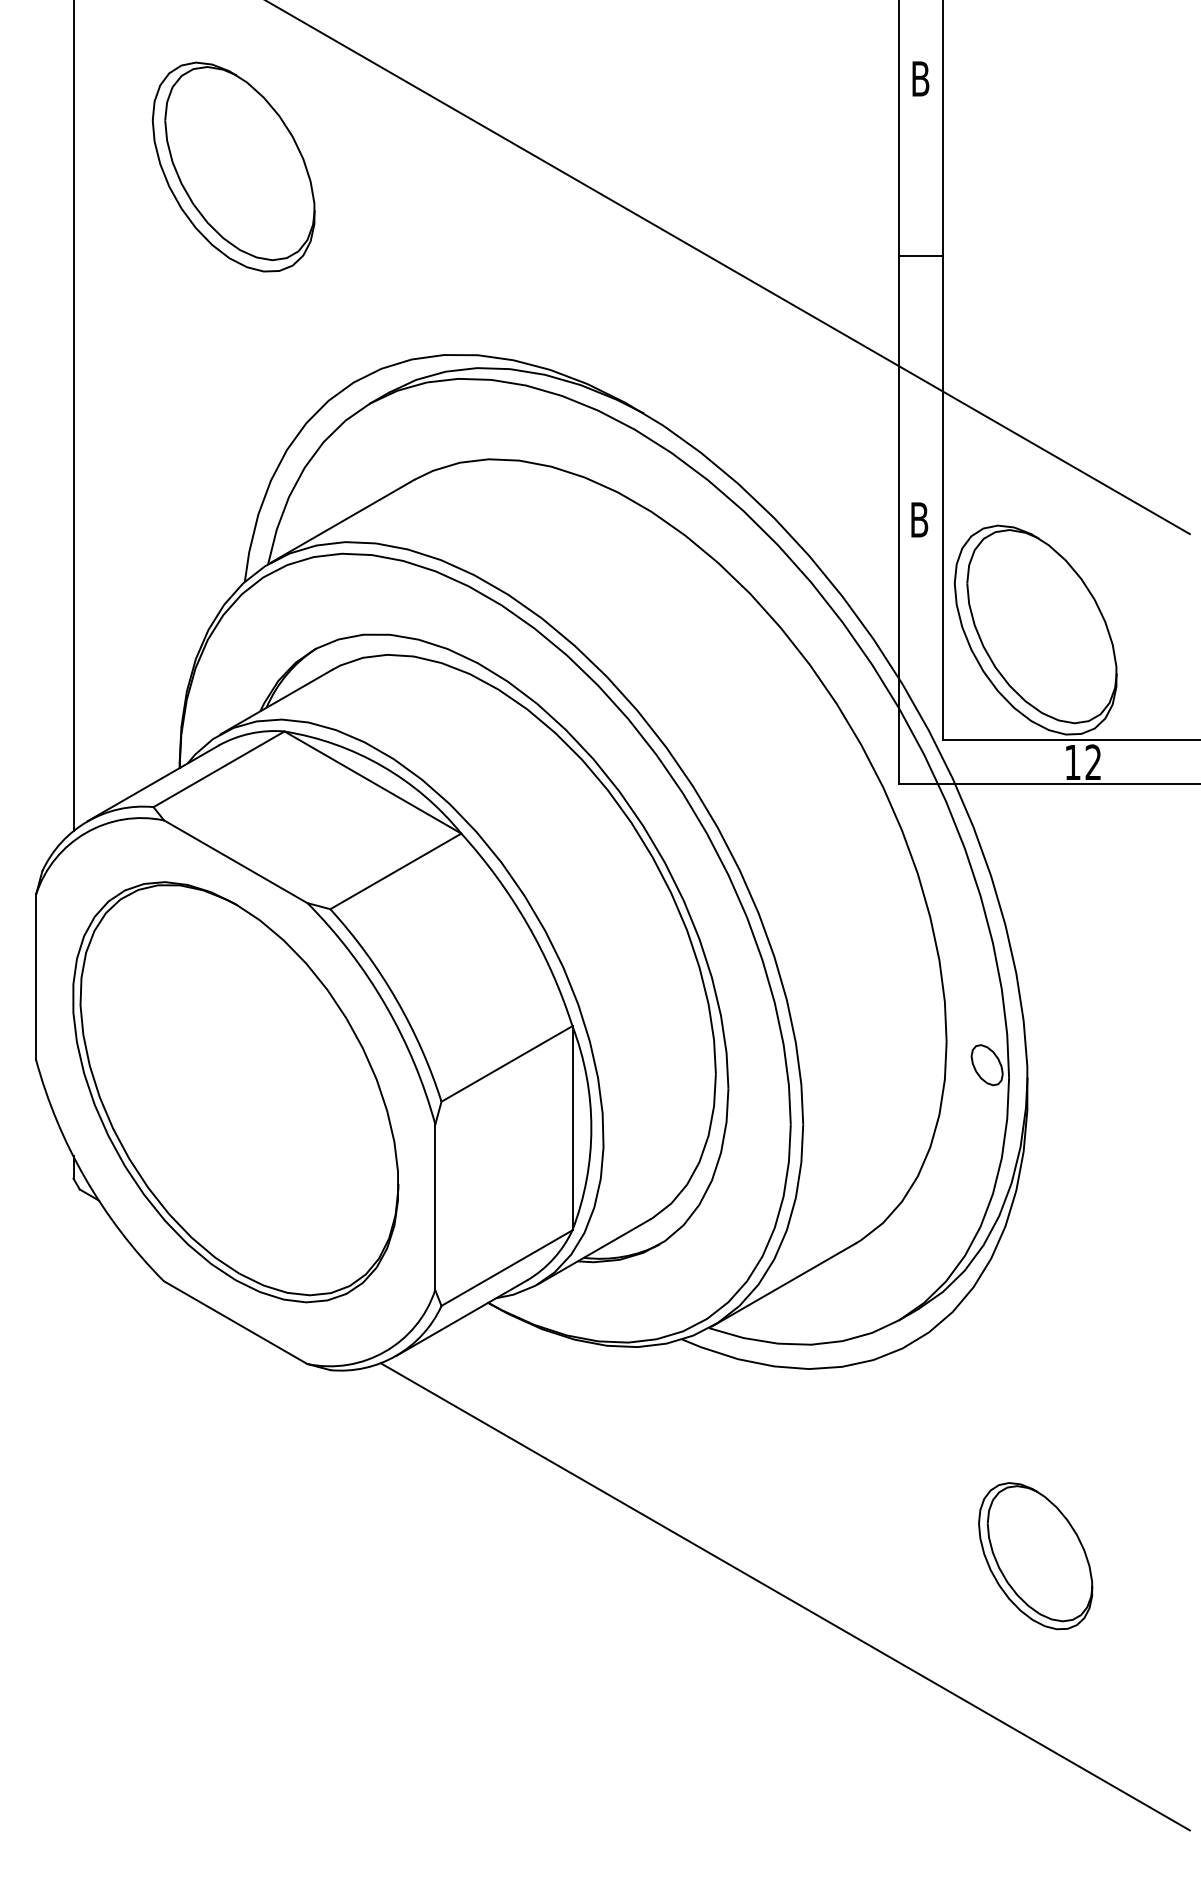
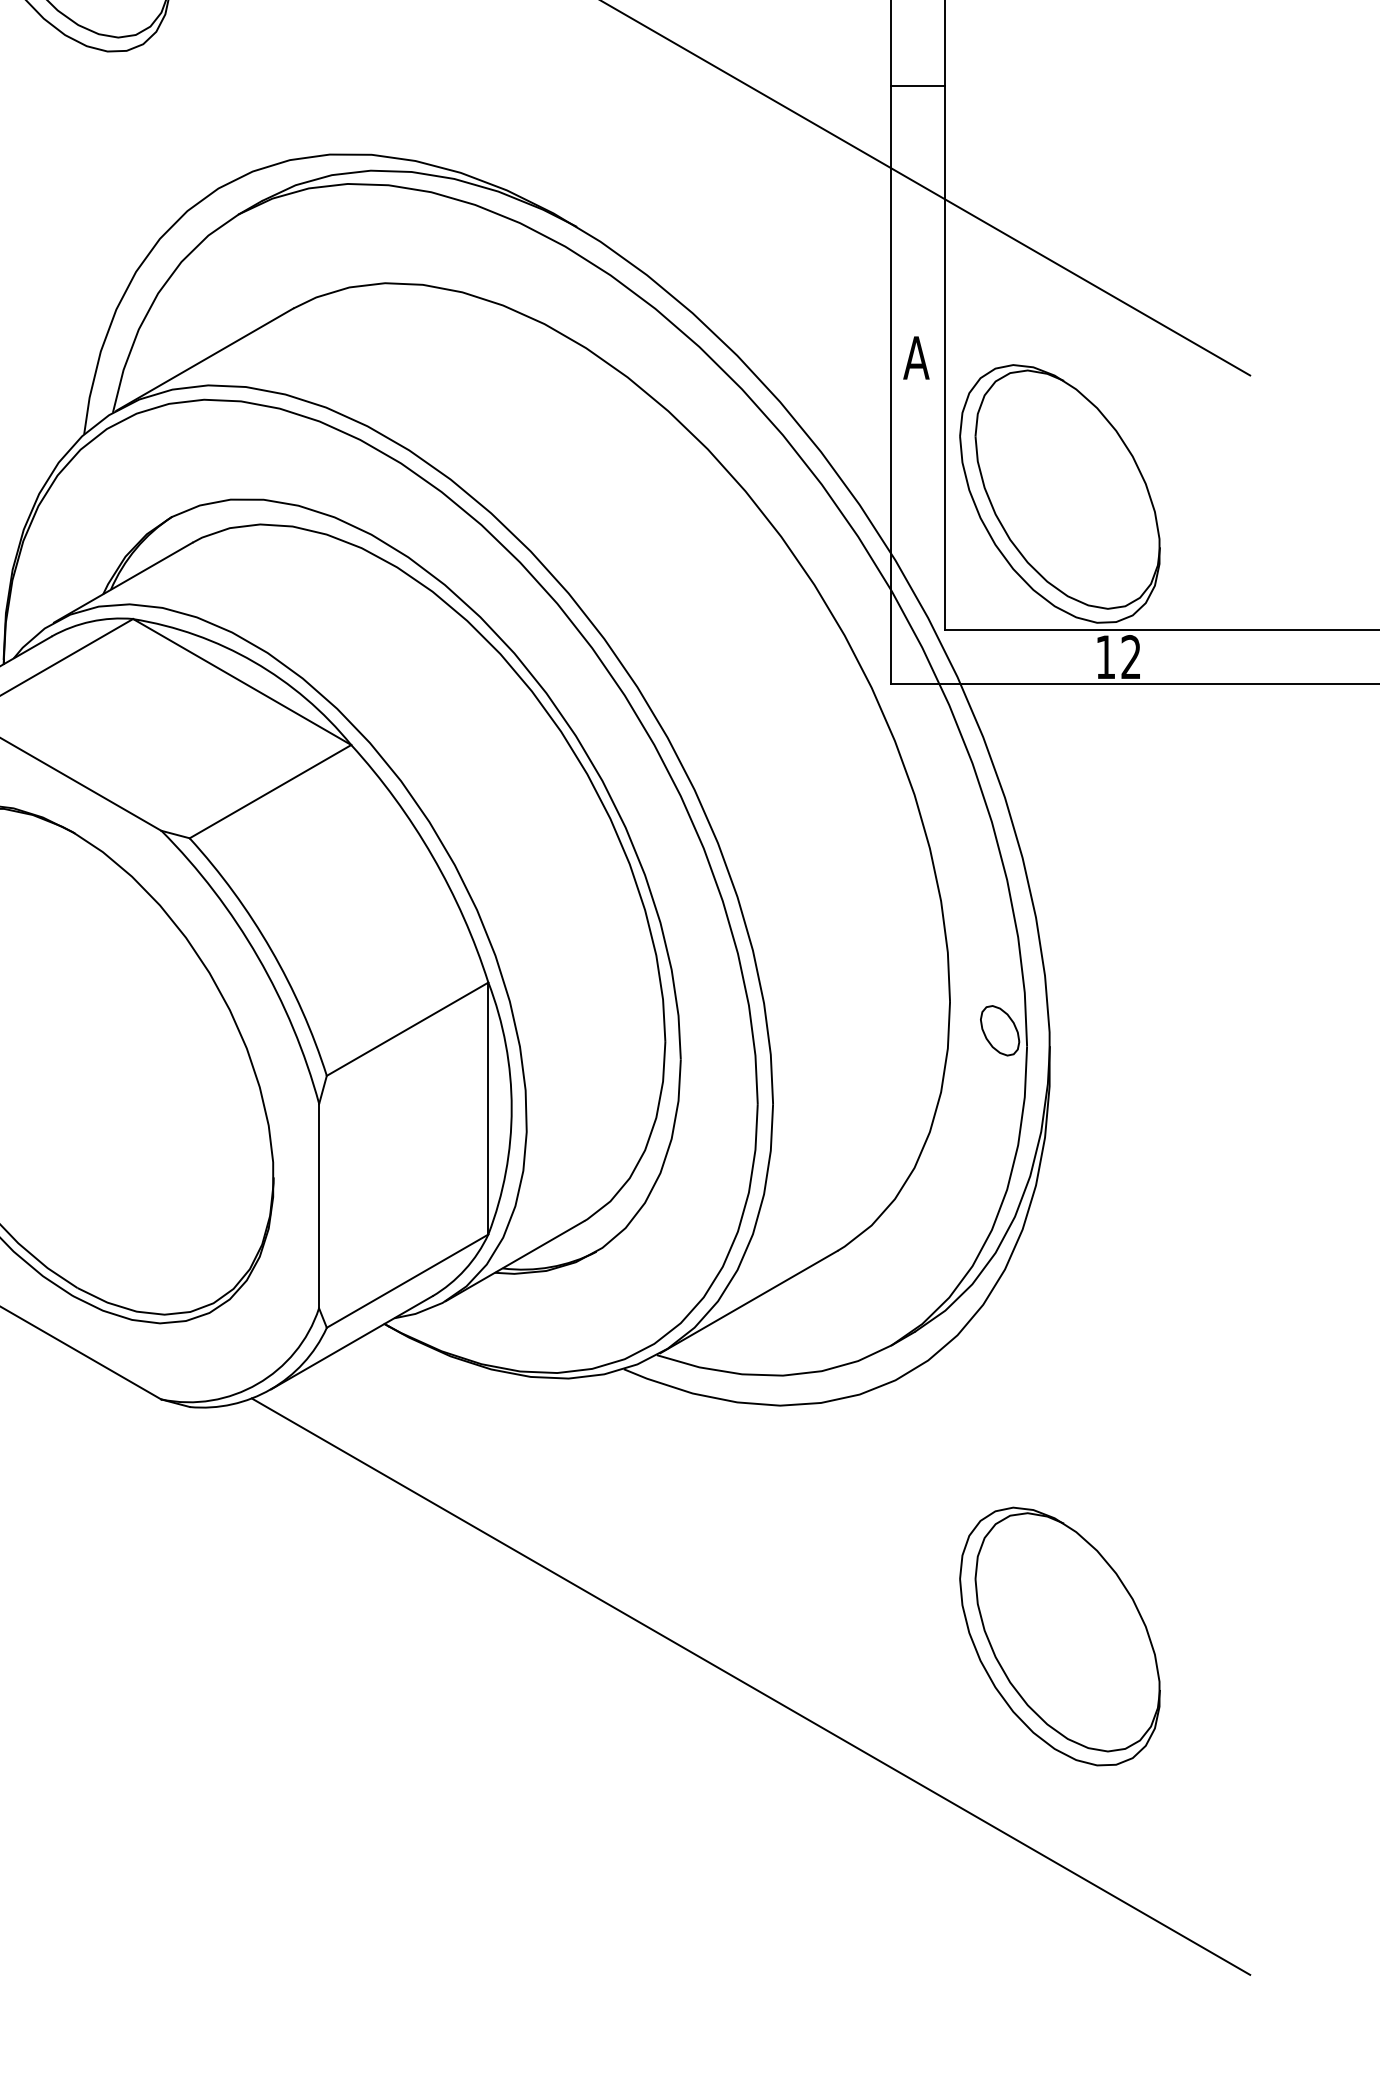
line: (920, 256) -> (917, 86), moved
text: (918, 519) -> (915, 357), B -> A
part: (1035, 1555) -> (1059, 1635), size x1.43

